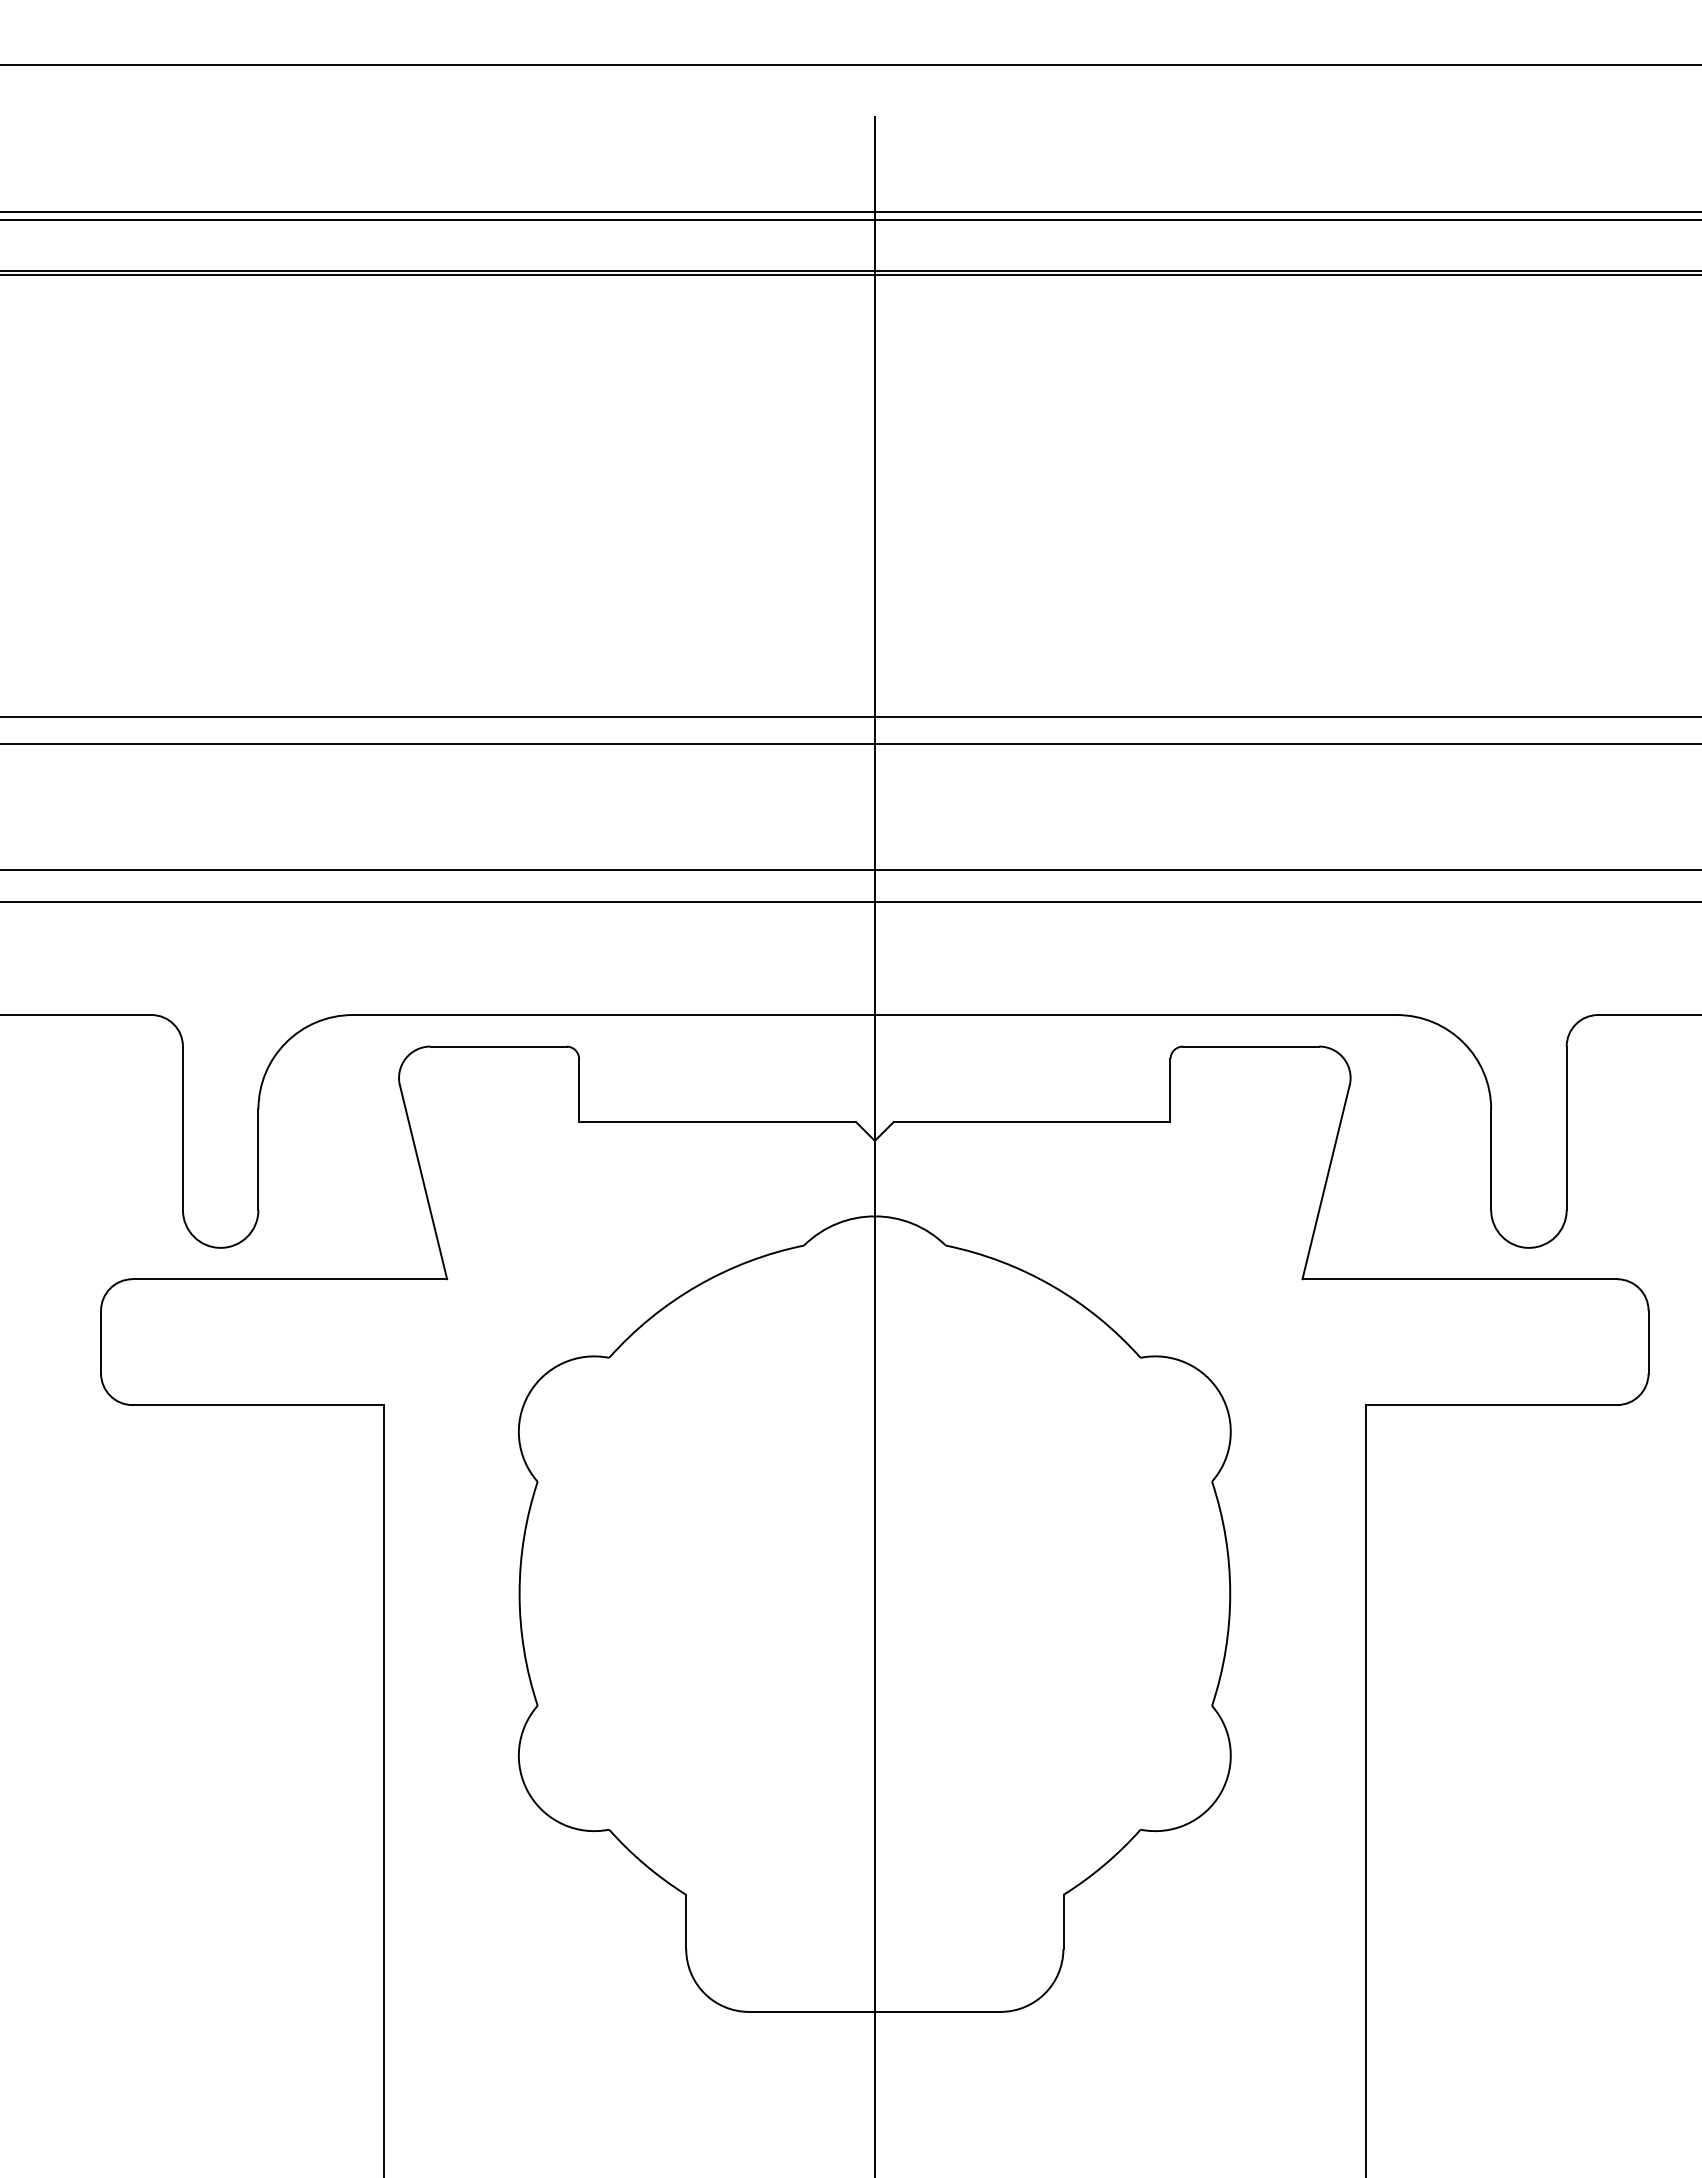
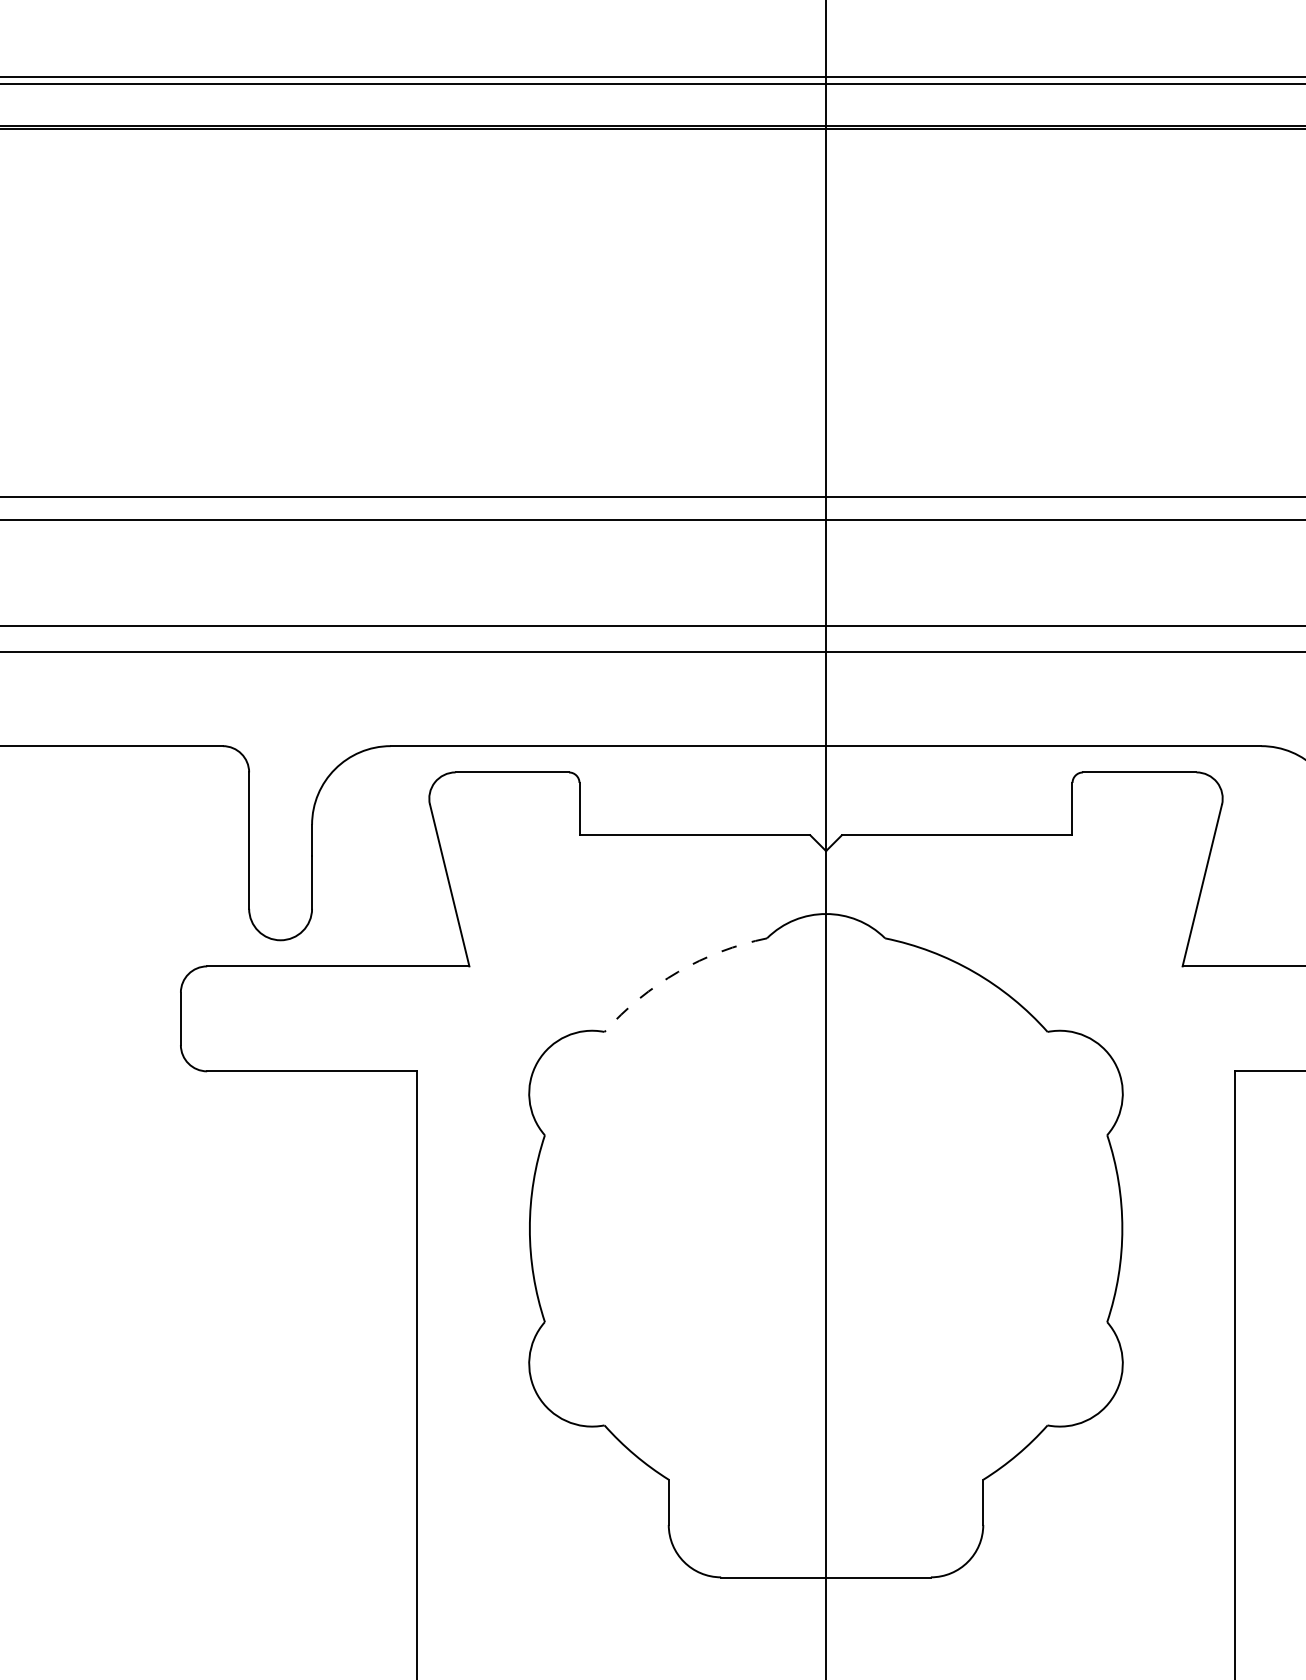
arc: (697, 1285) -> (678, 971), solid -> dashed

